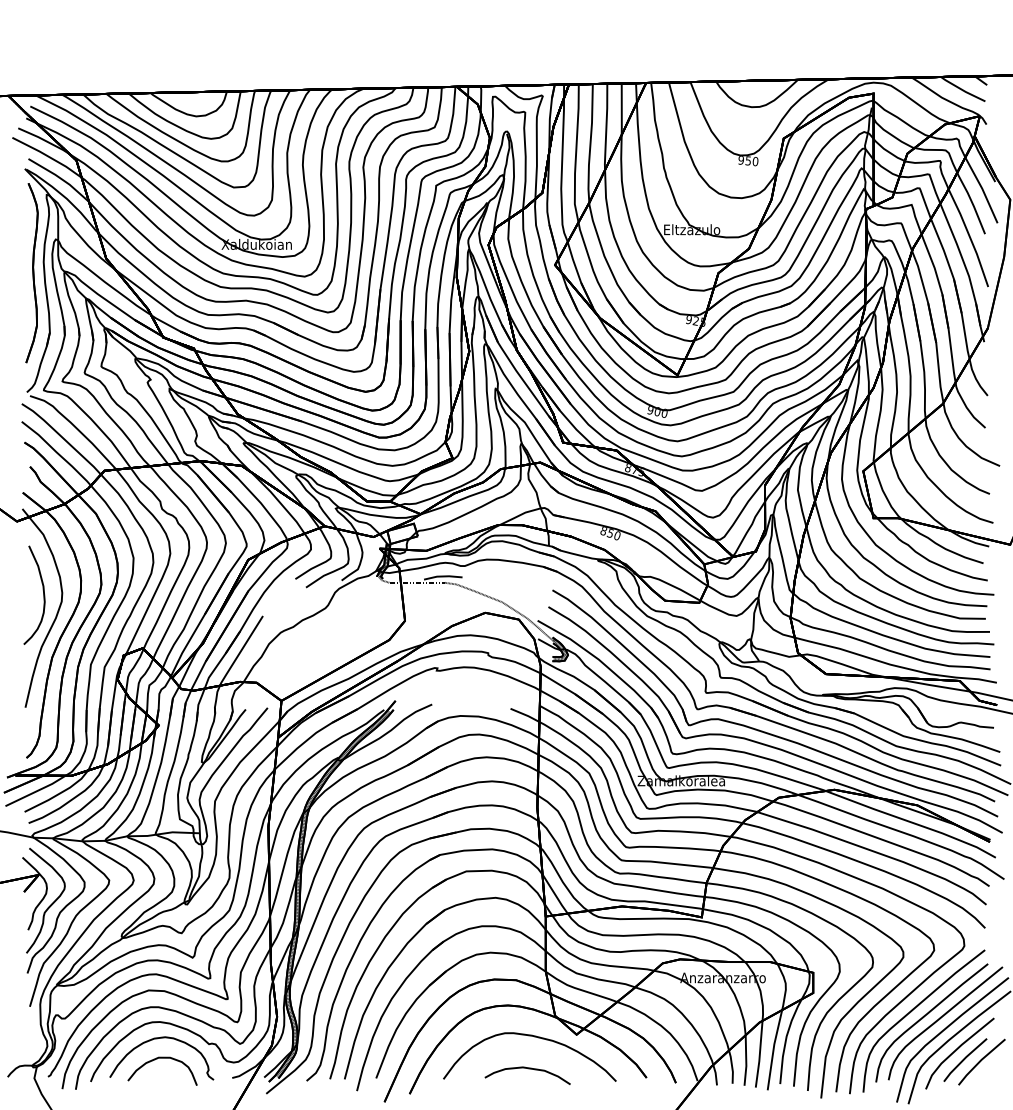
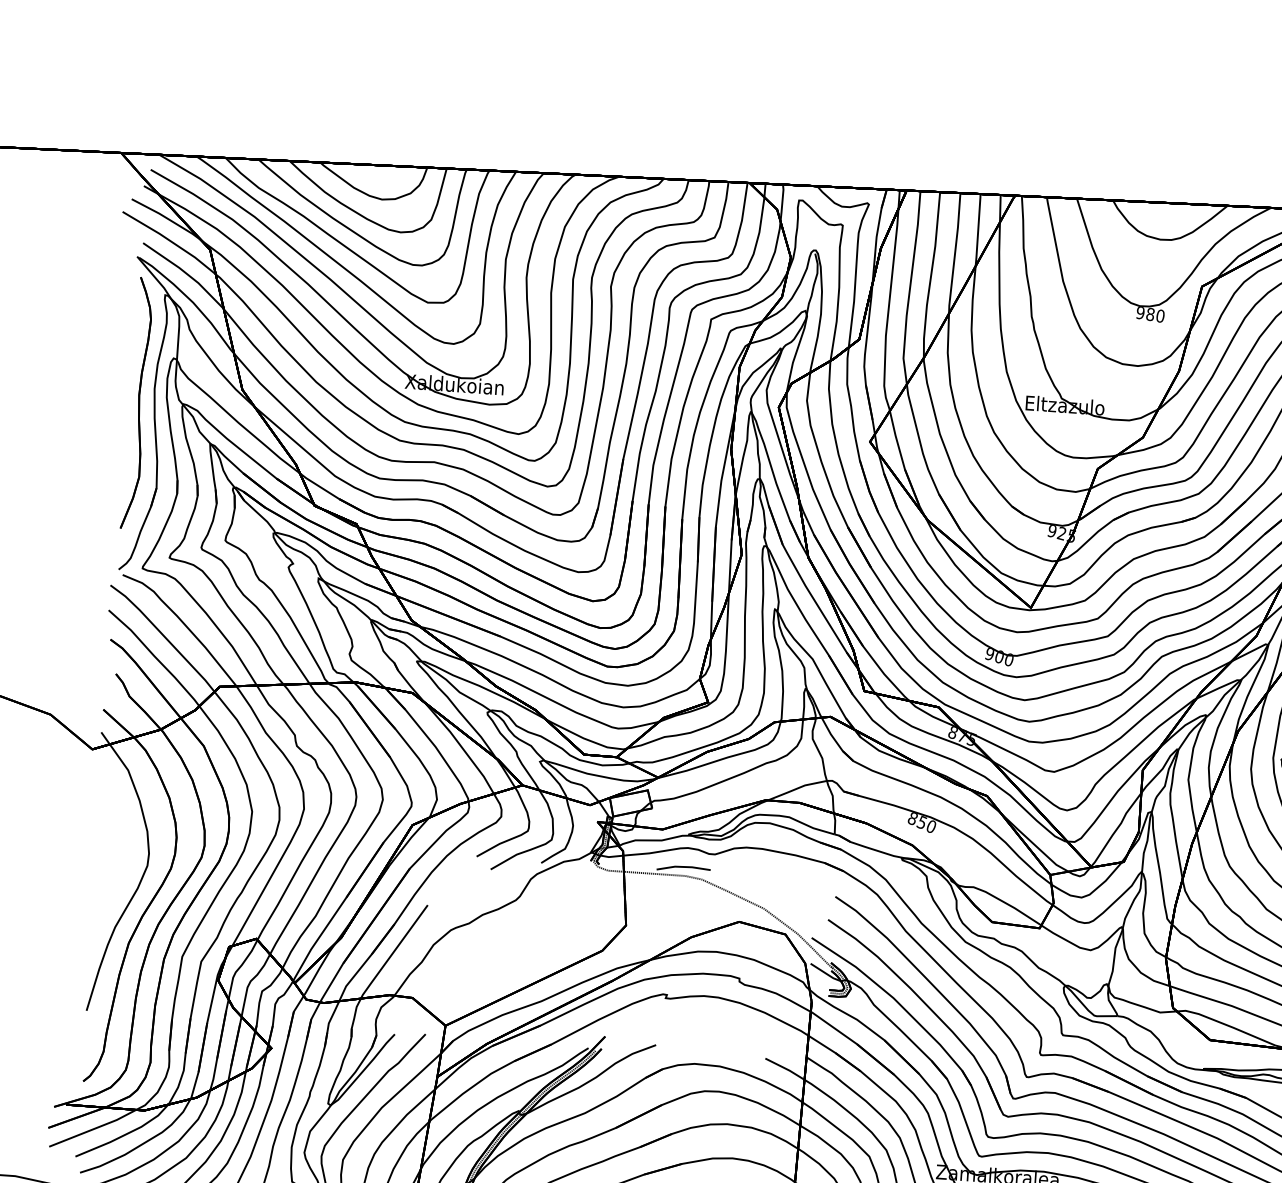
text: (748, 160) -> (1150, 313), 950 -> 980
part: (42, 590) -> (121, 848), removed

